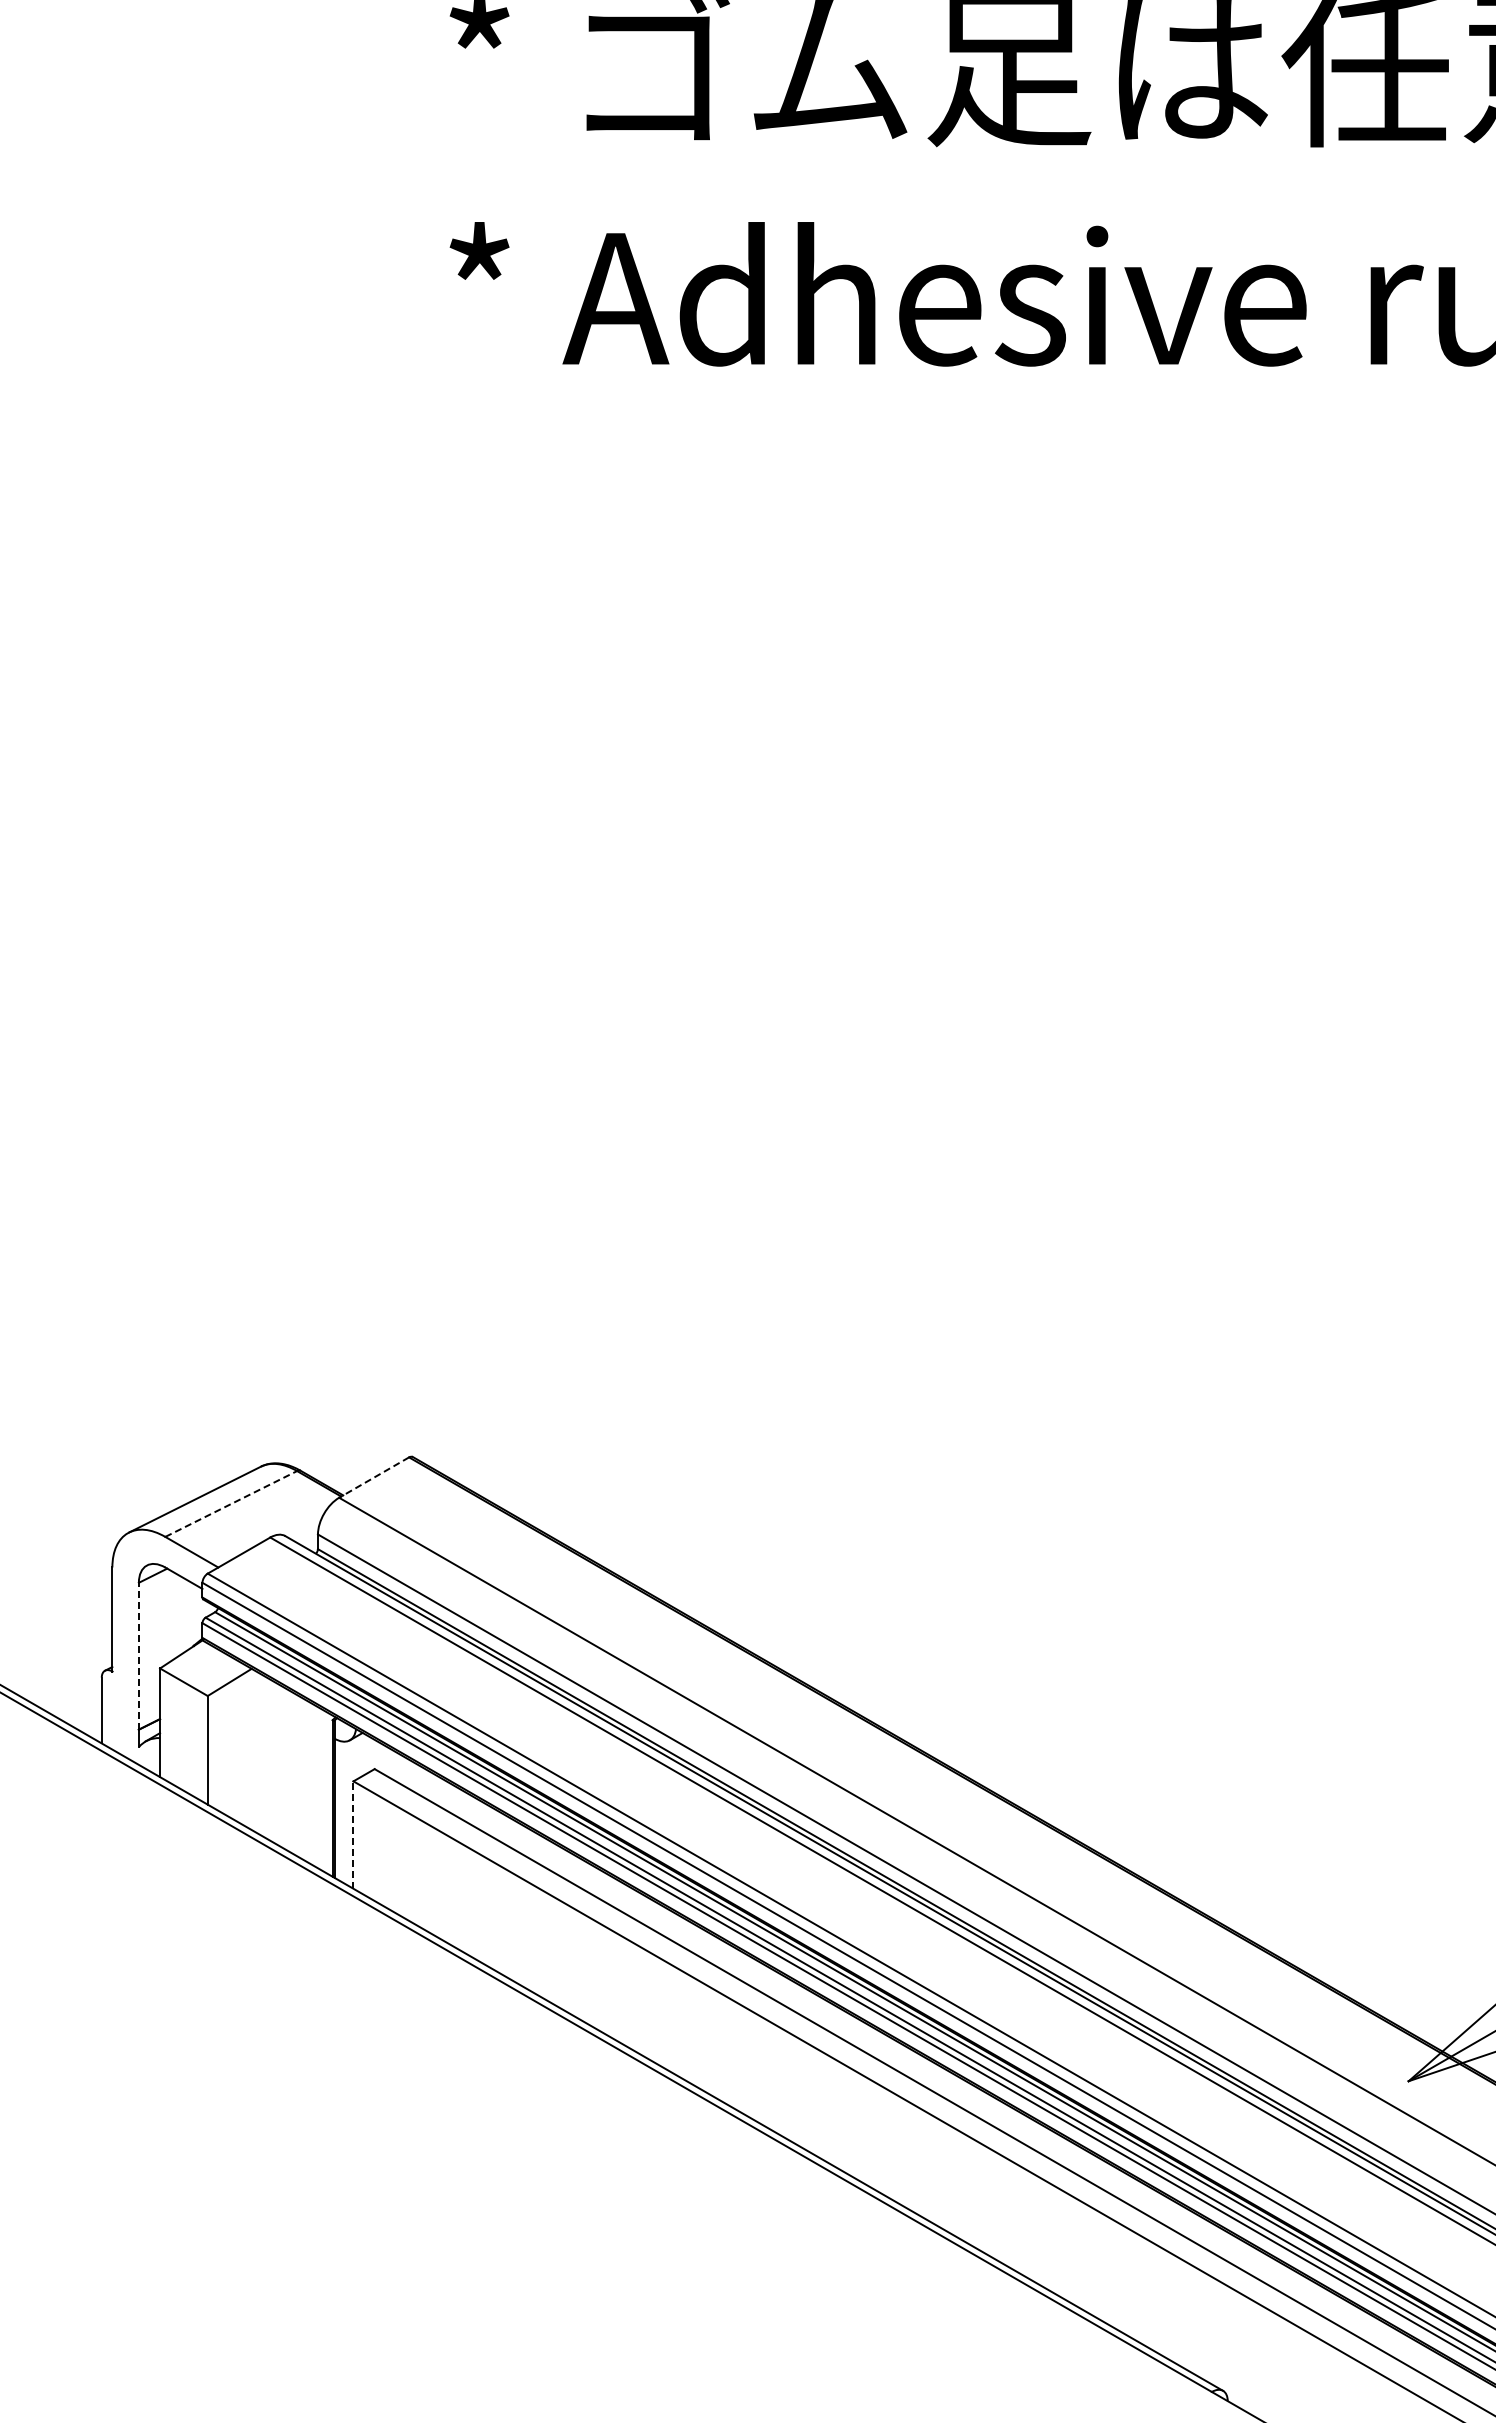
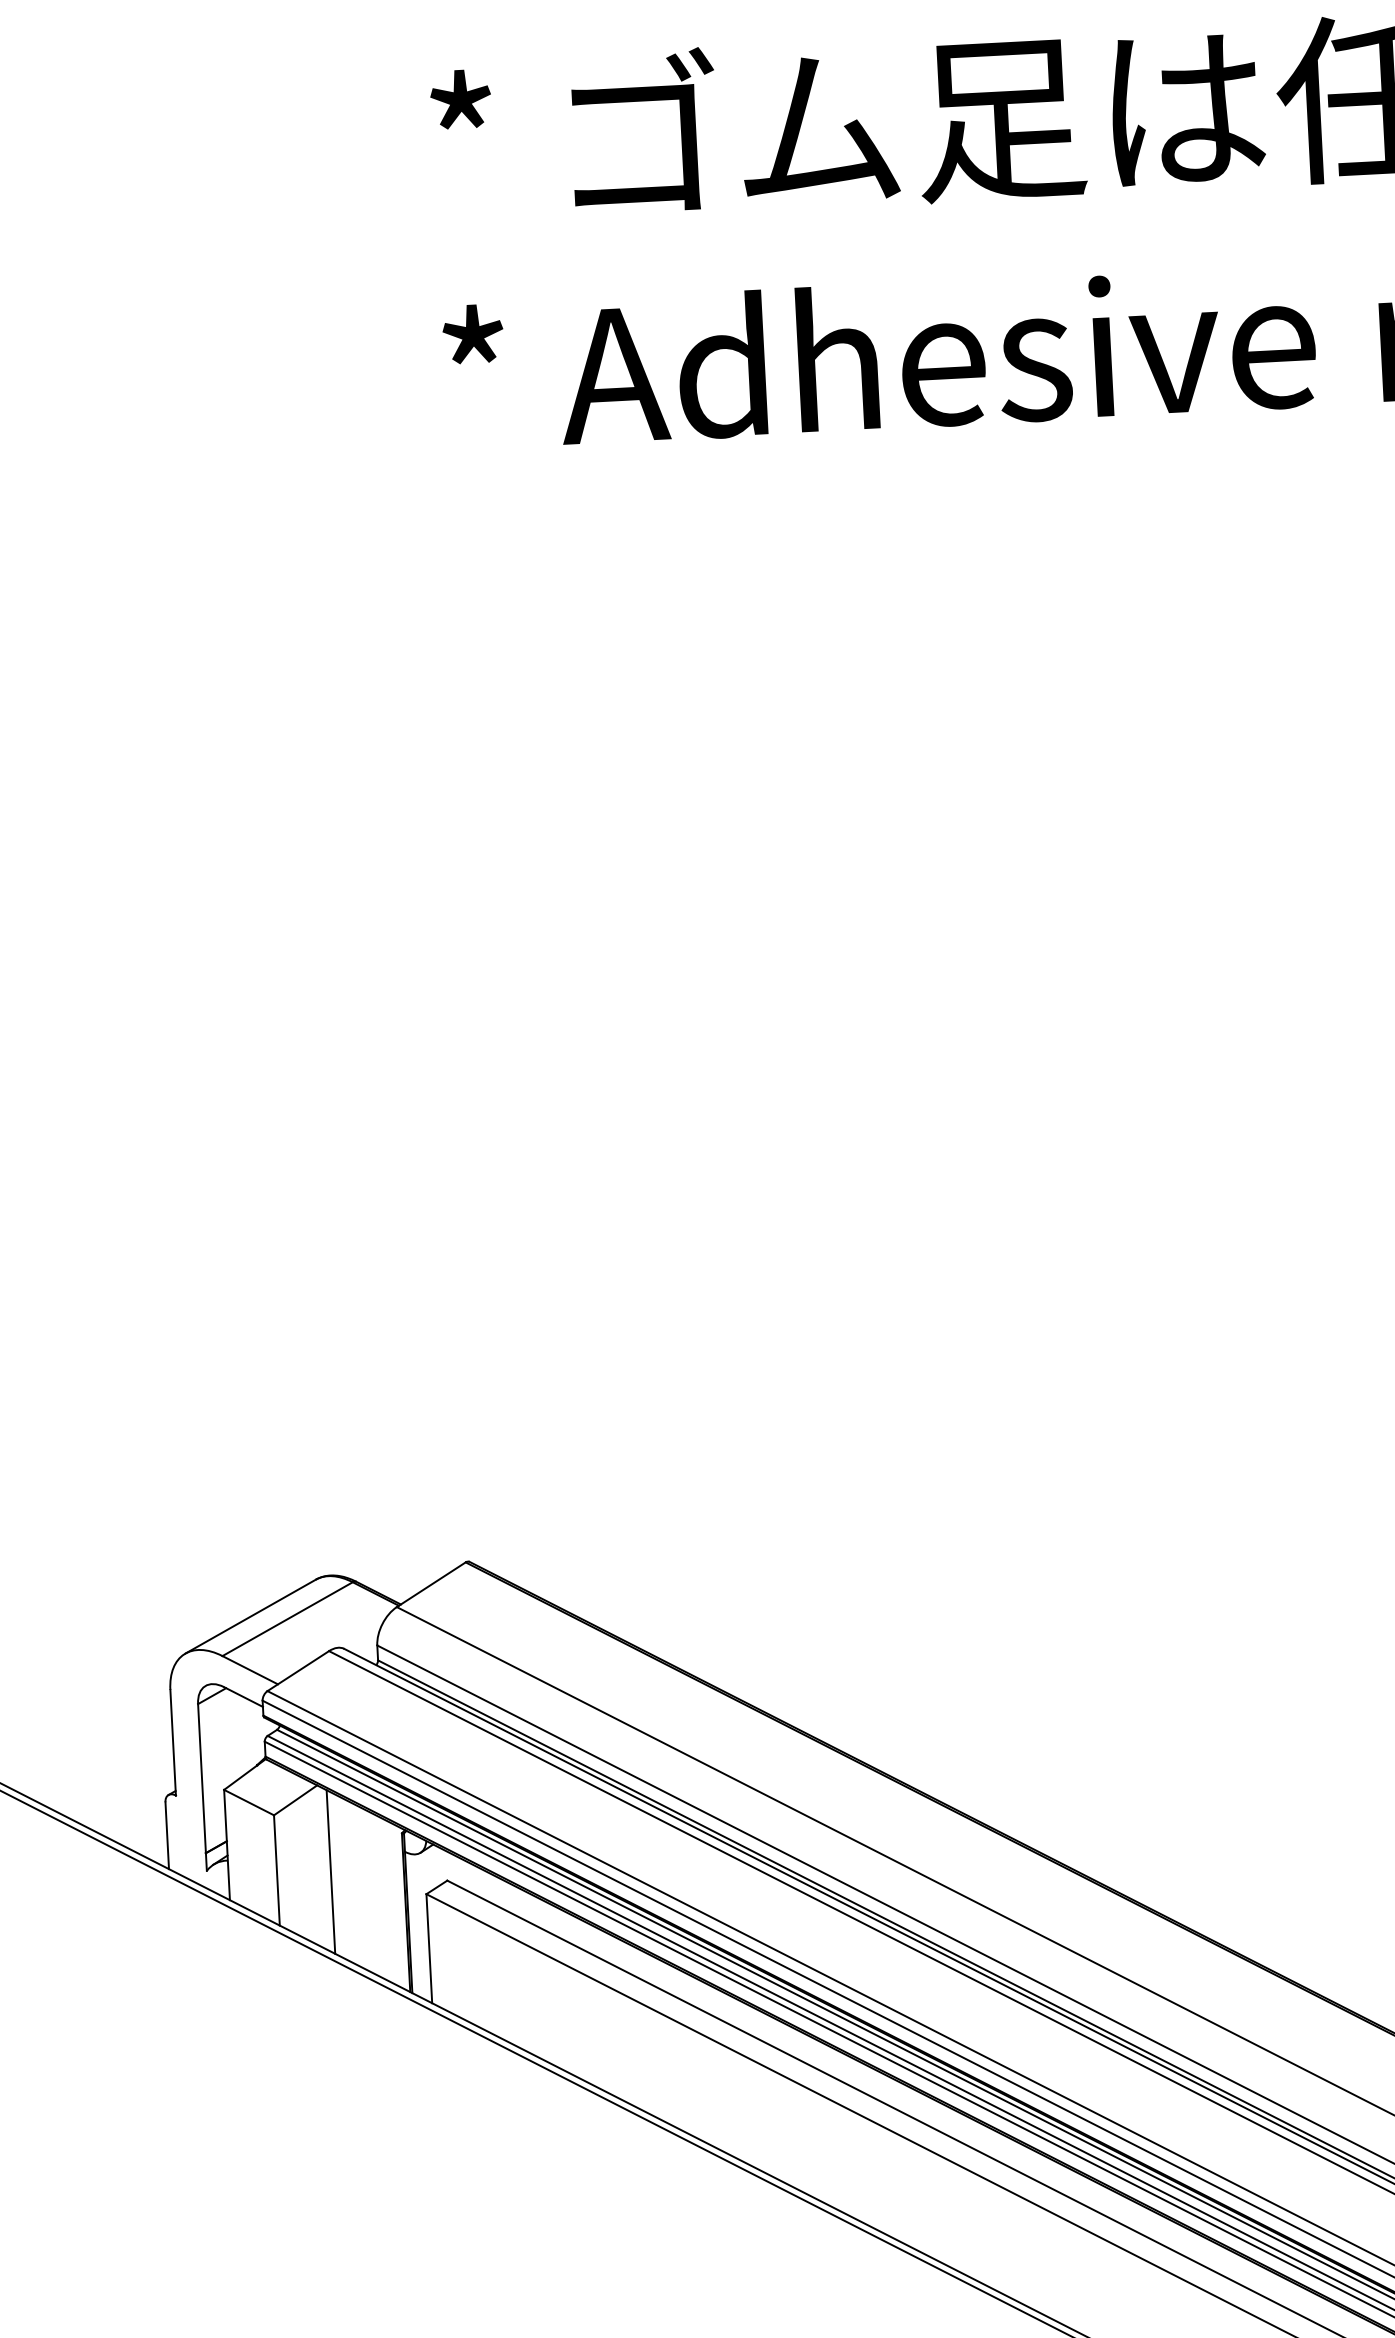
line: (373, 1477) -> (430, 1584), dashed -> solid
line: (231, 1504) -> (287, 1619), dashed -> solid
line: (138, 1655) -> (201, 1777), dashed -> solid
line: (260, 1754) -> (330, 1871), added
line: (353, 1835) -> (429, 1949), dashed -> solid

